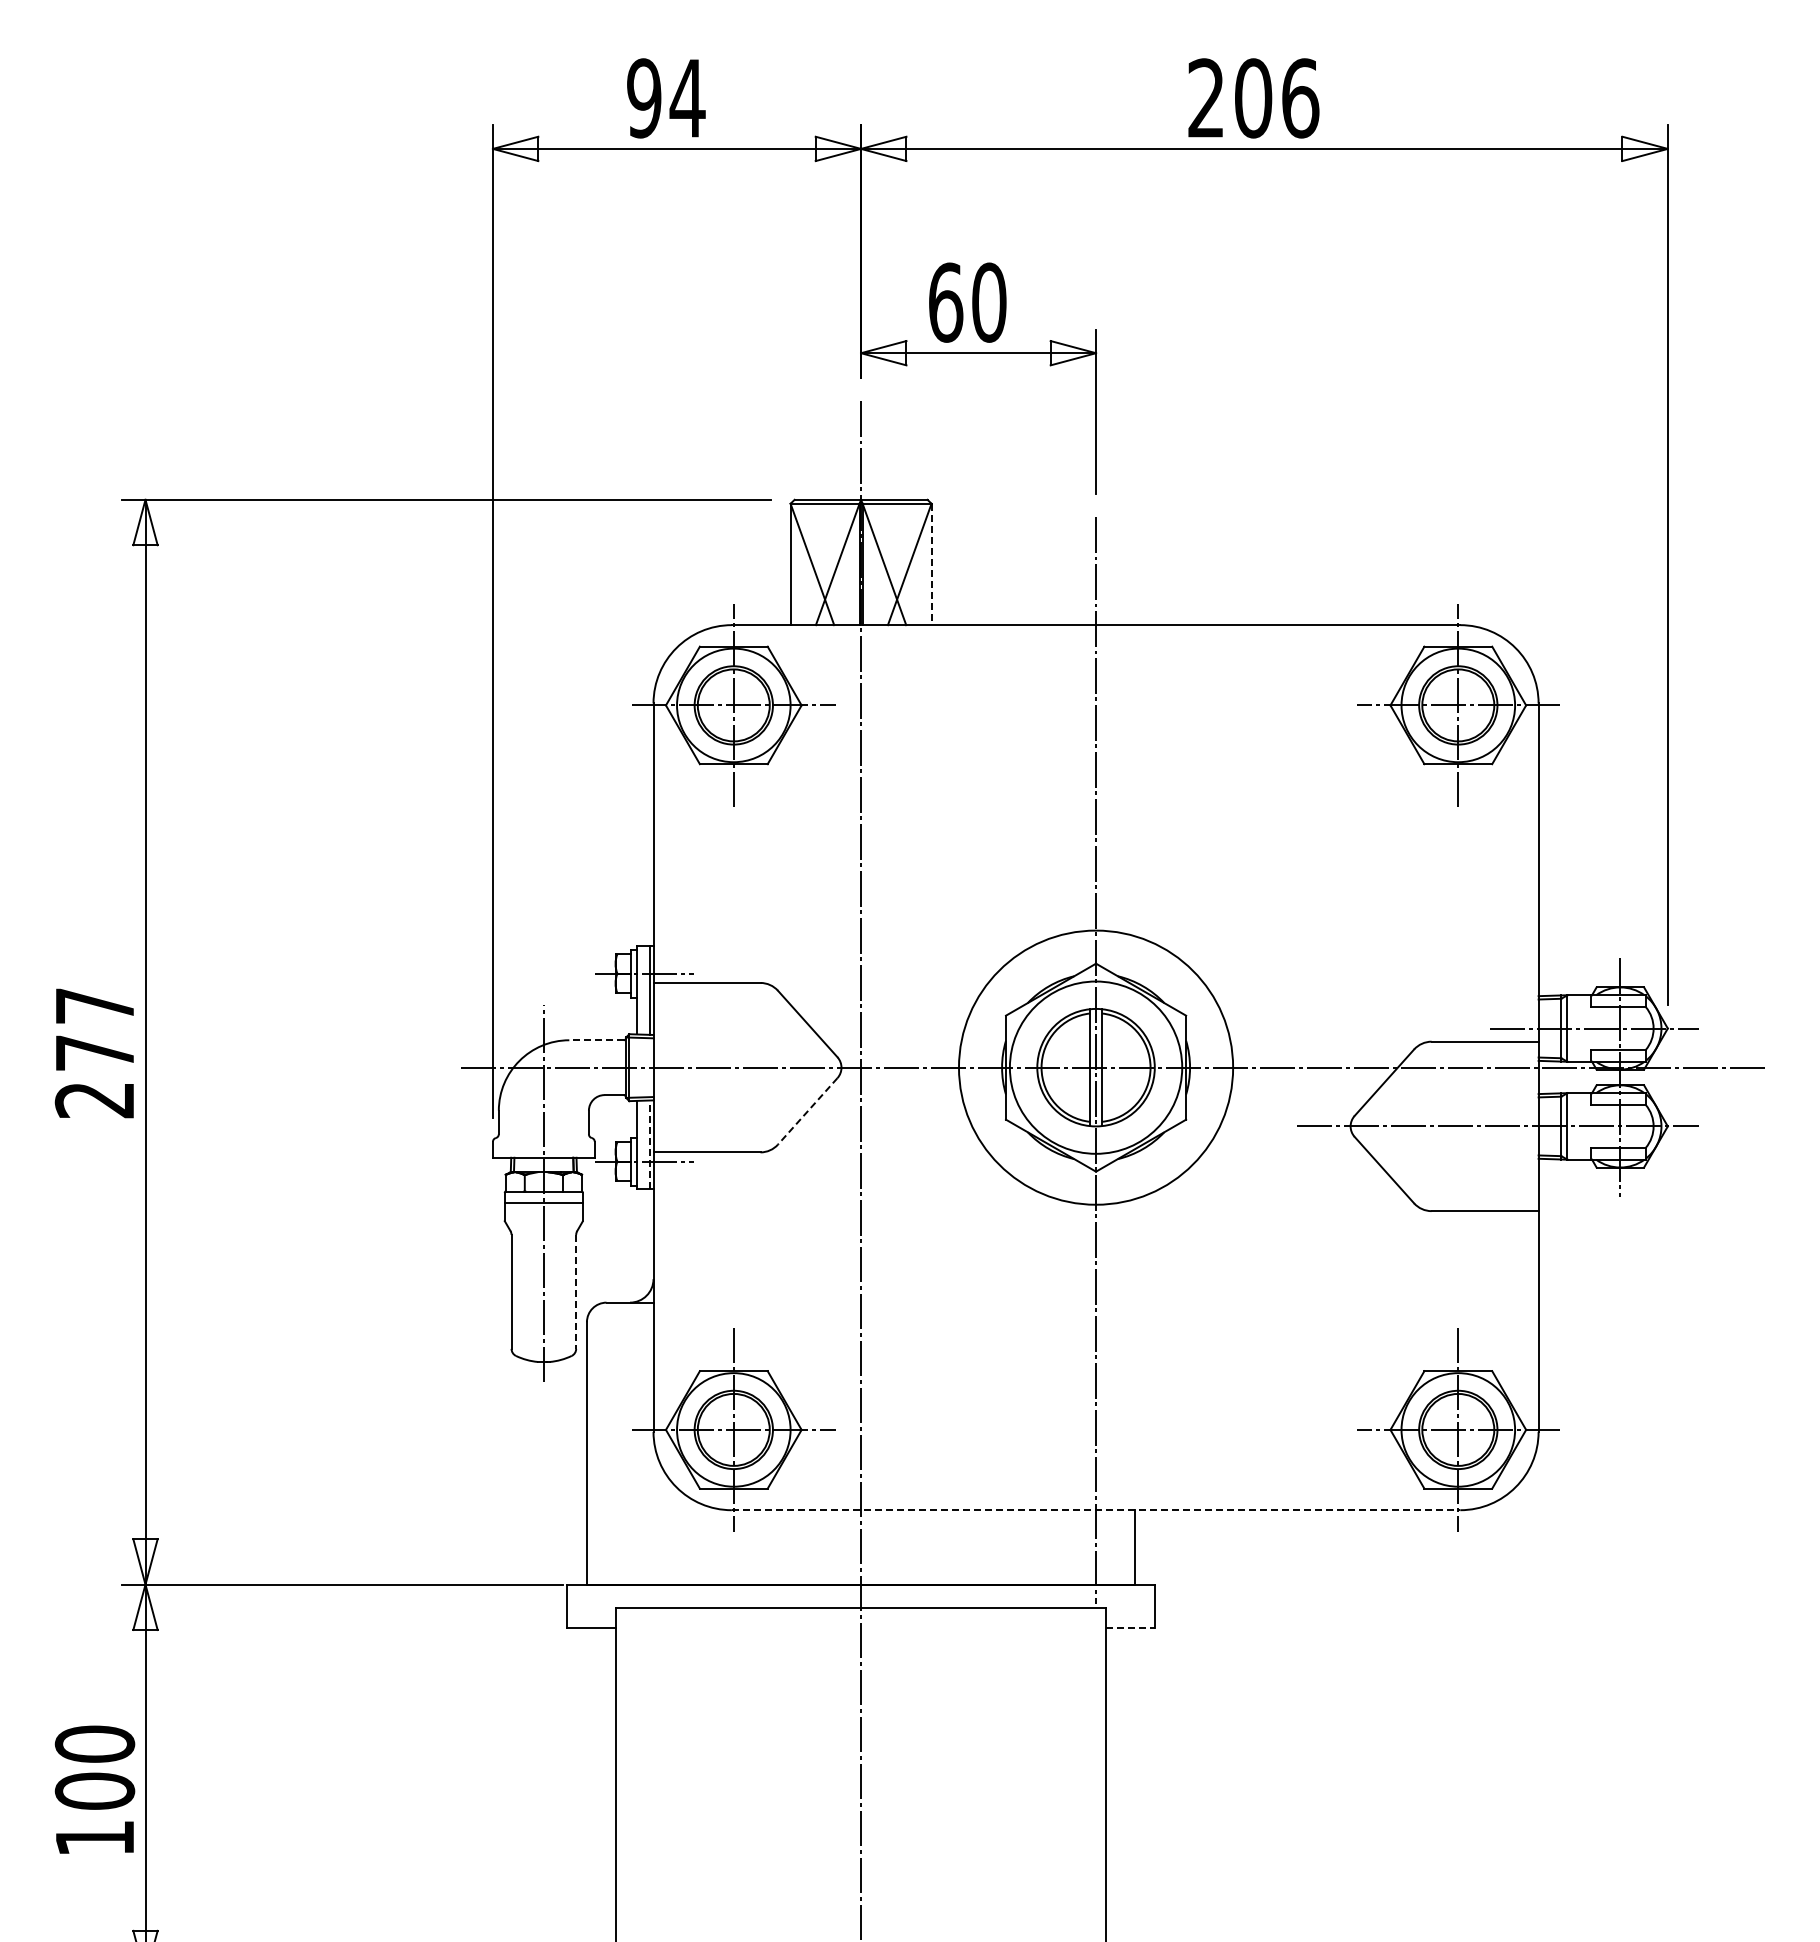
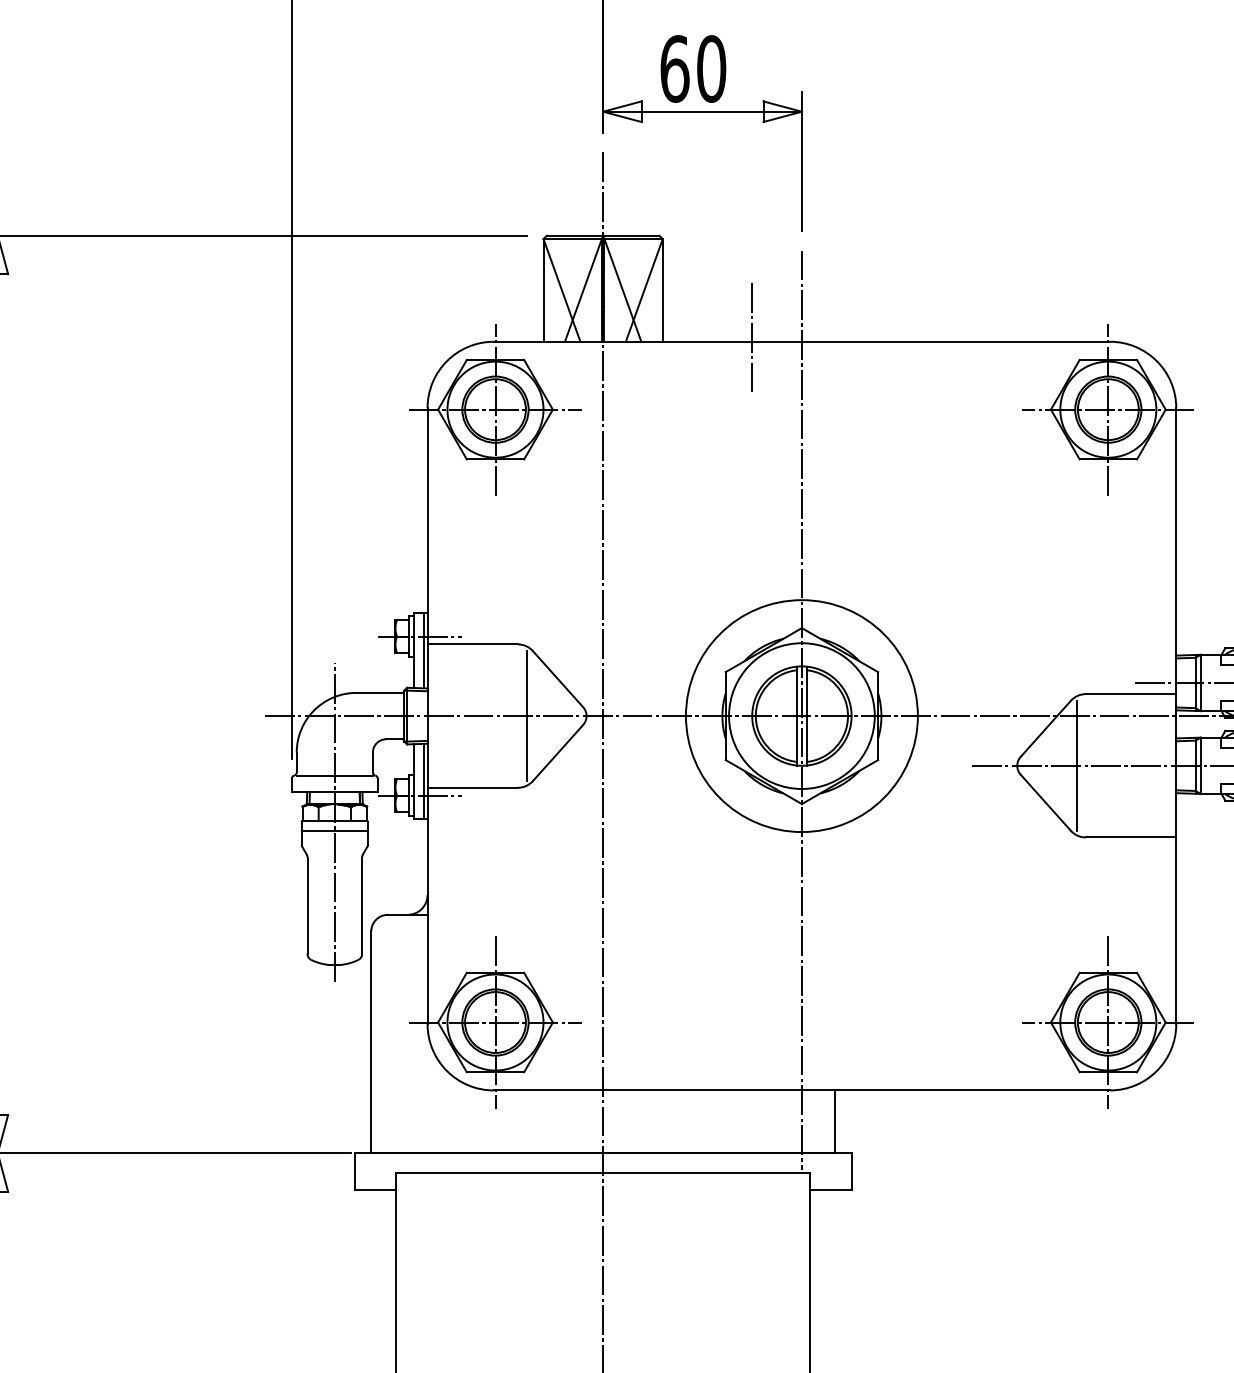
line: (931, 564) -> (662, 290), dashed -> solid
line: (1037, 619) -> (752, 336), added
line: (596, 1040) -> (379, 693), dashed -> solid
line: (771, 1067) -> (527, 715), added
line: (807, 1111) -> (557, 753), dashed -> solid
line: (1421, 1126) -> (1077, 765), added
line: (543, 1138) -> (334, 776), added
line: (649, 1144) -> (424, 781), dashed -> solid
line: (576, 1291) -> (362, 905), dashed -> solid
line: (1096, 1510) -> (802, 1090), dashed -> solid
line: (1130, 1627) -> (831, 1189), dashed -> solid

